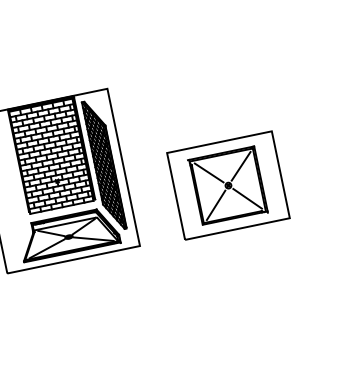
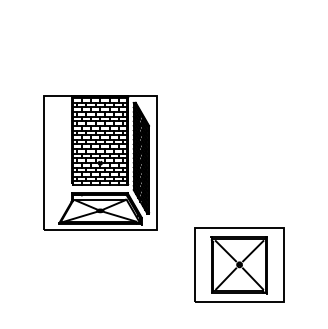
part: (228, 185) -> (239, 264), moved

